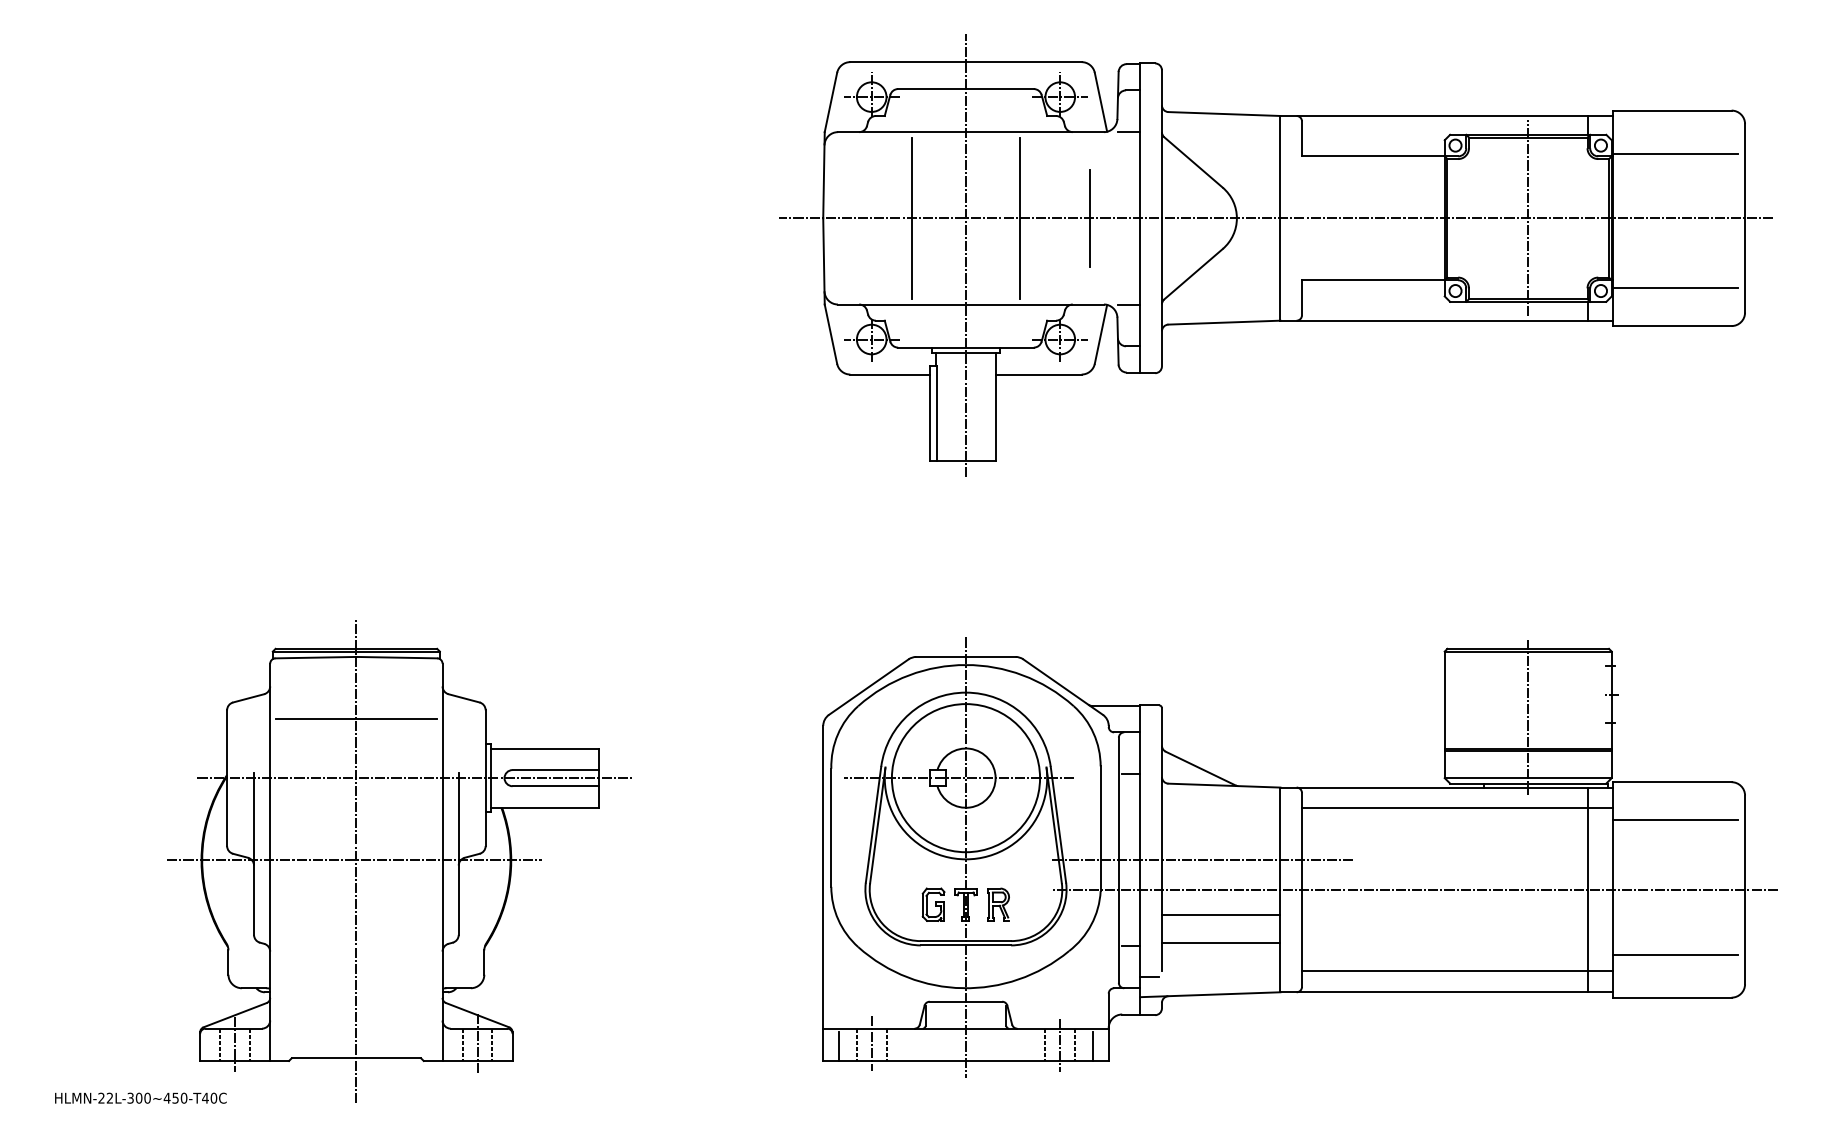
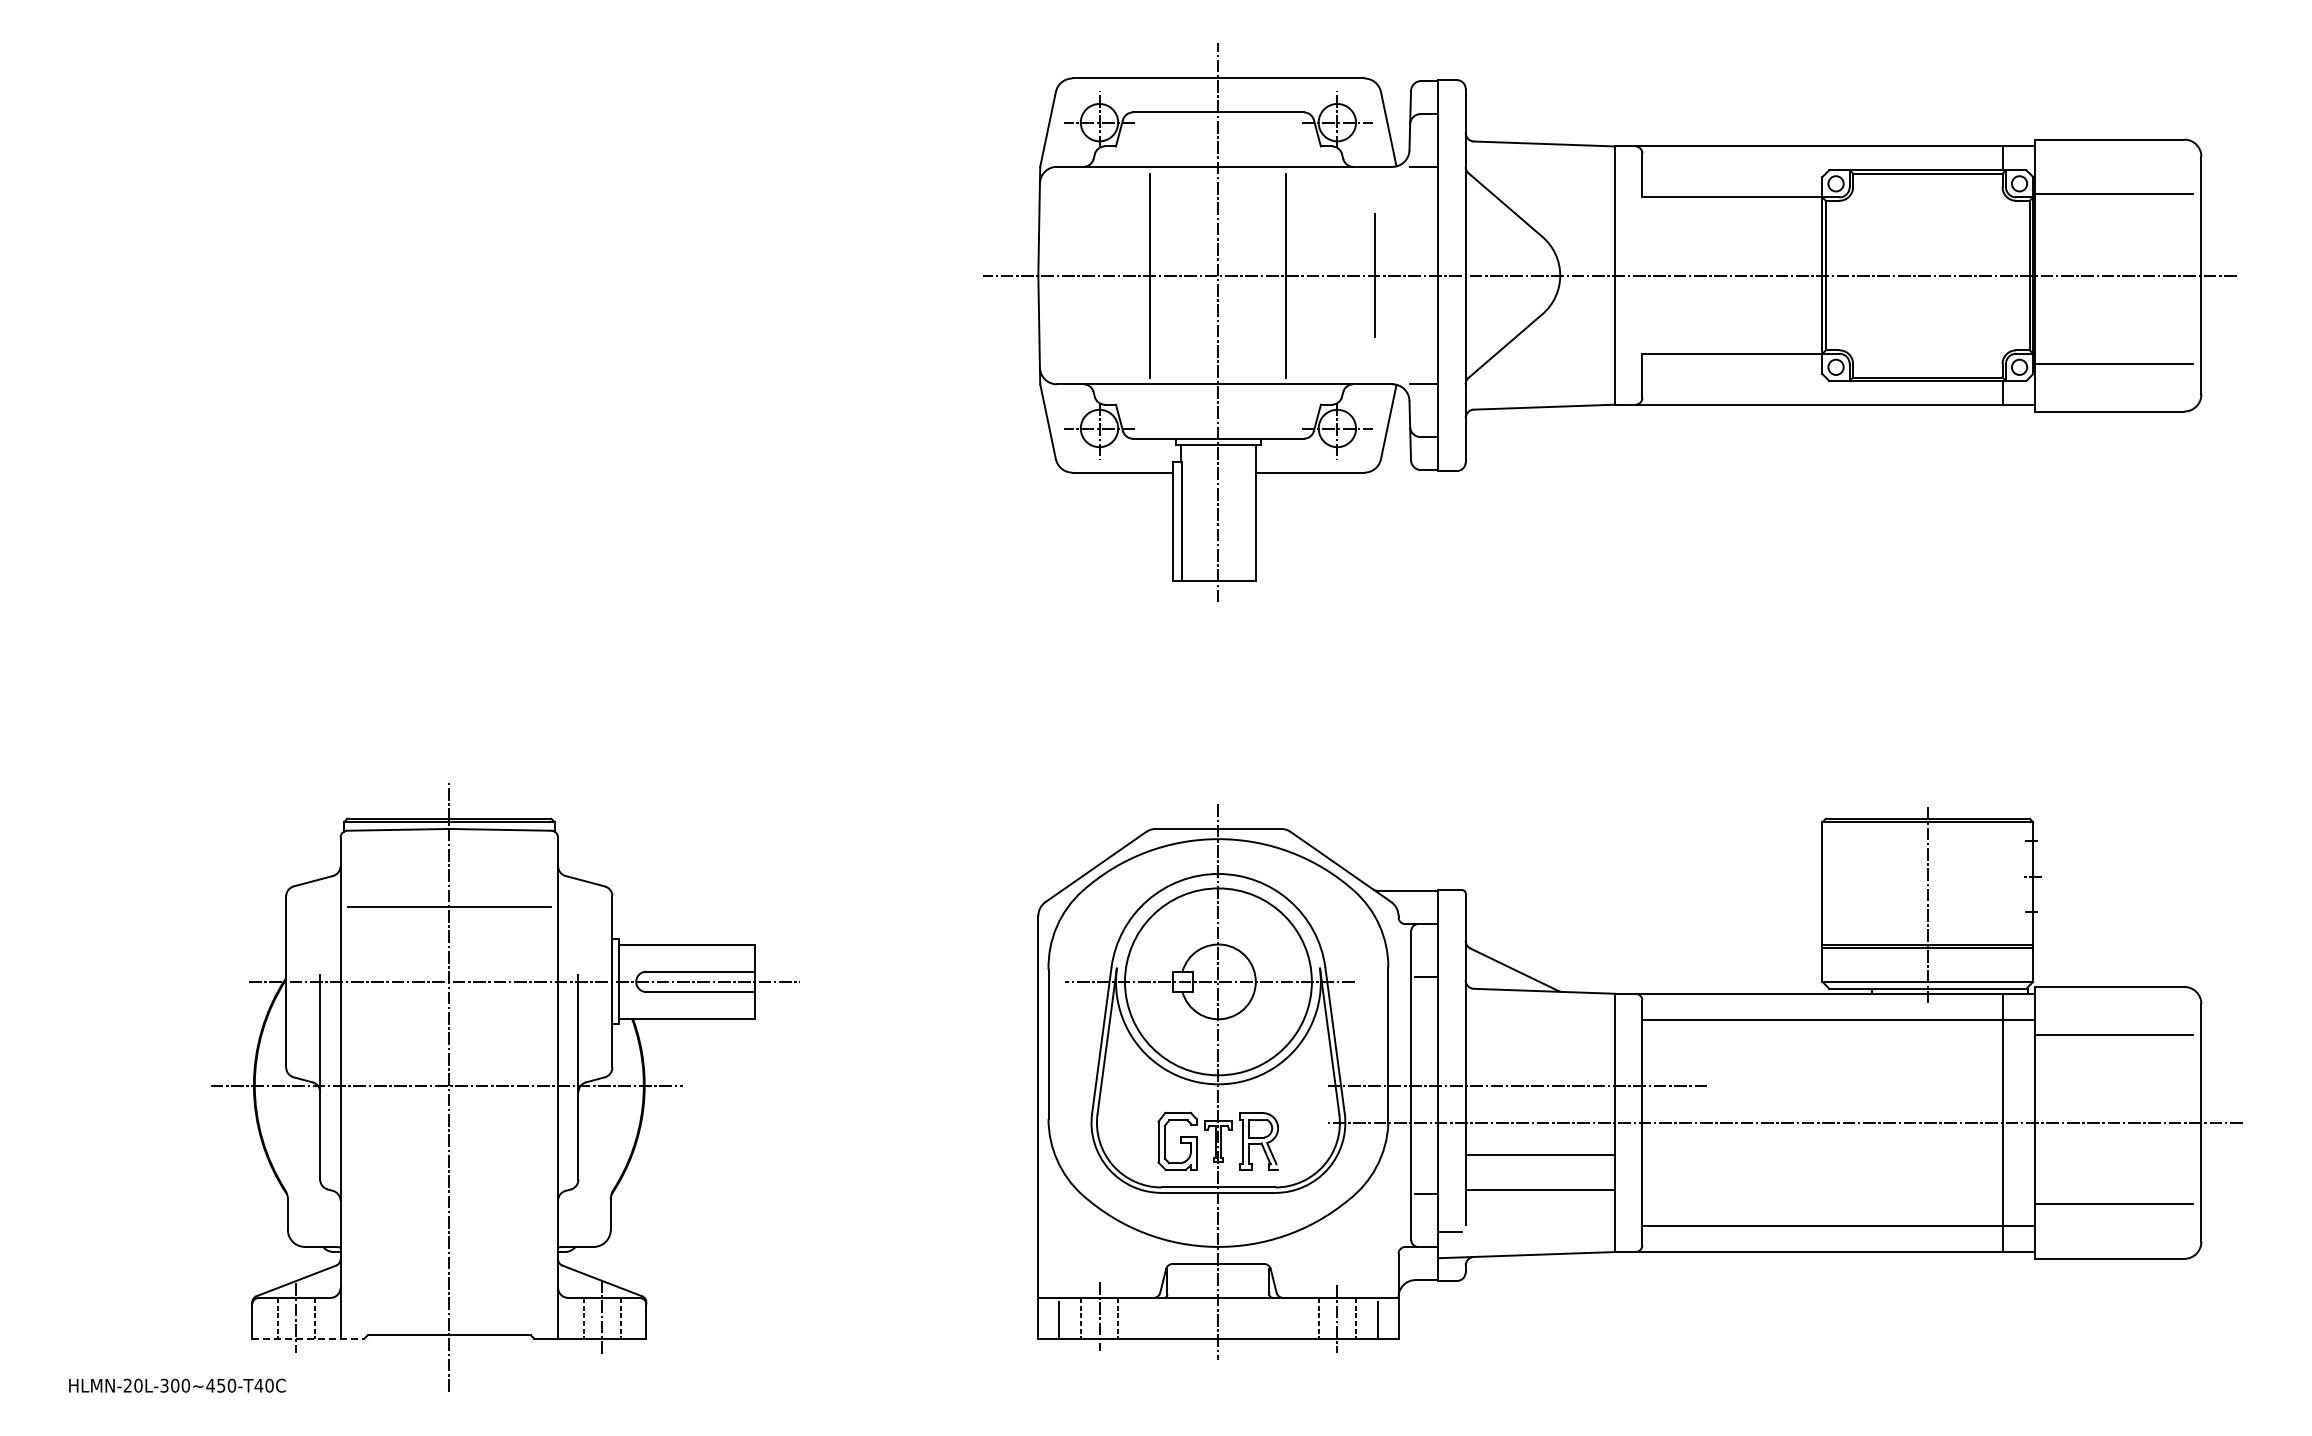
line: (1527, 217) -> (1927, 274), removed
part: (933, 904) -> (1177, 1141), size x1.4
part: (998, 904) -> (1259, 1141), size x1.4
line: (244, 1060) -> (308, 1338), solid -> dashed
text: (110, 1098) -> (138, 1385), HLMN-22L-300~450-T40C -> HLMN-20L-300~450-T40C

